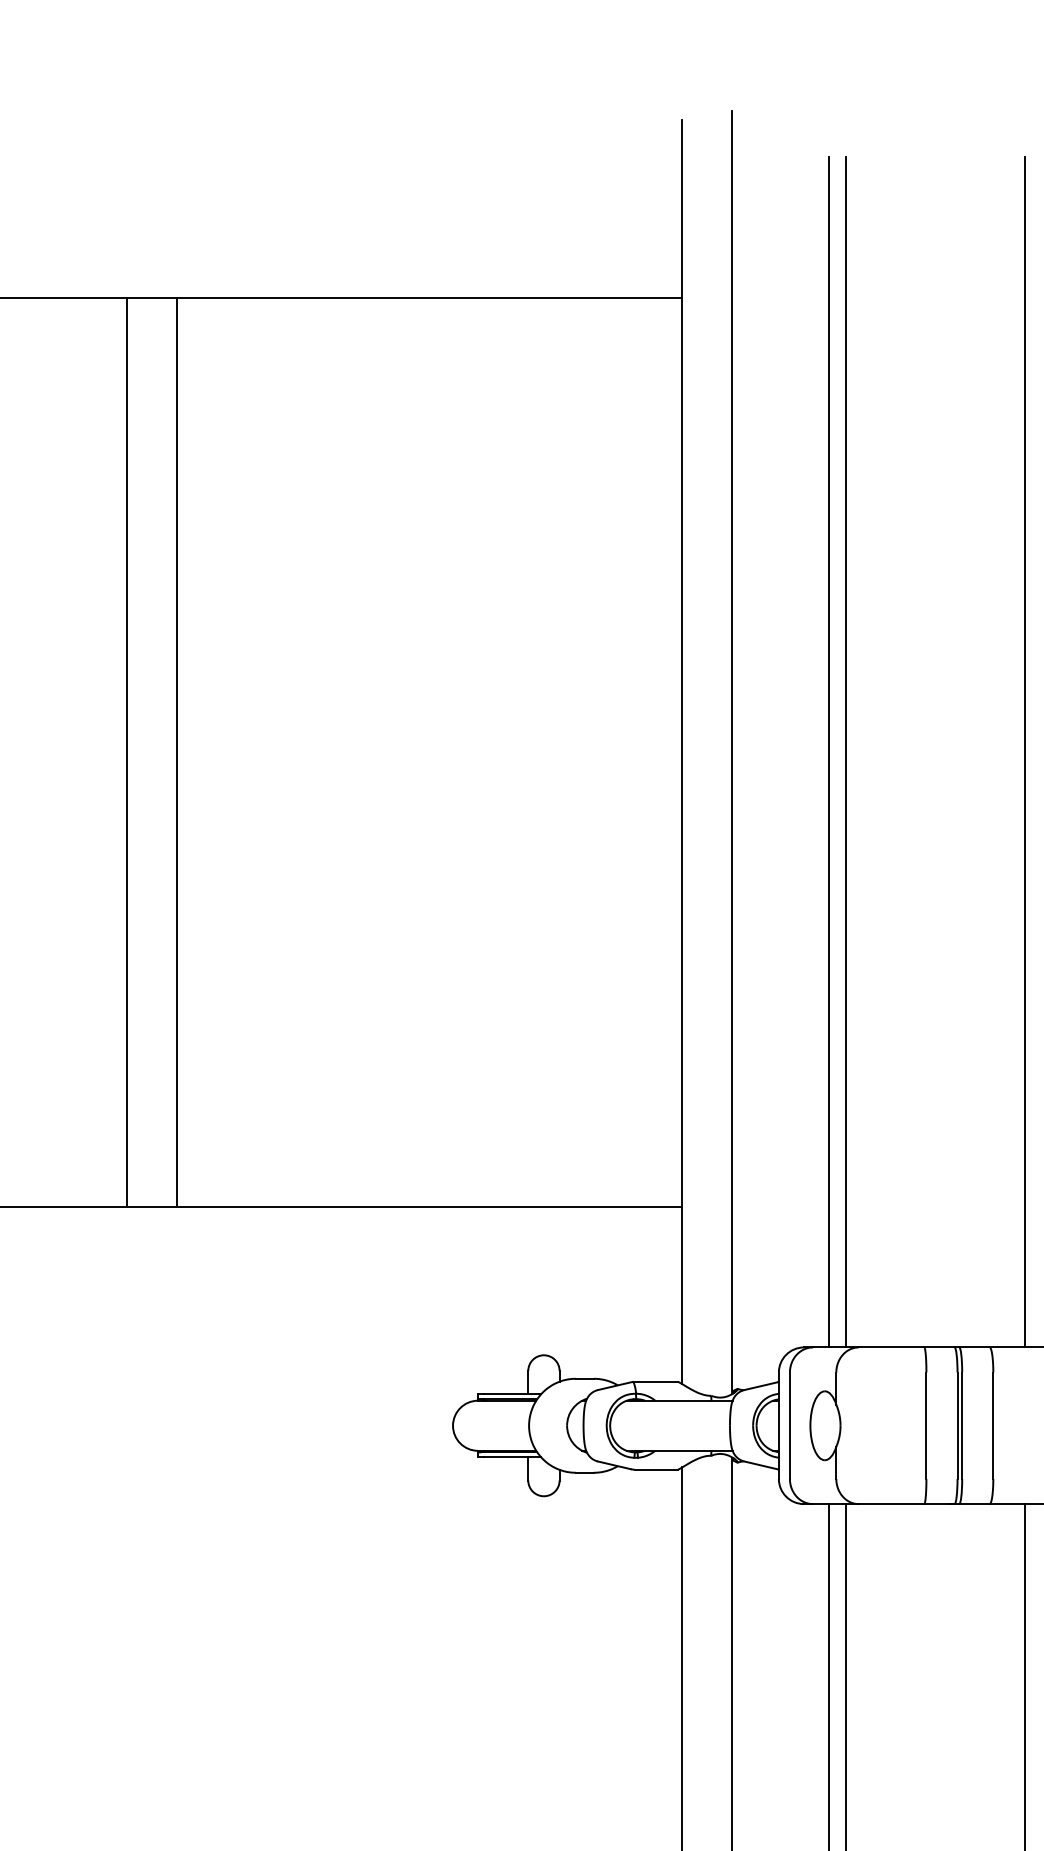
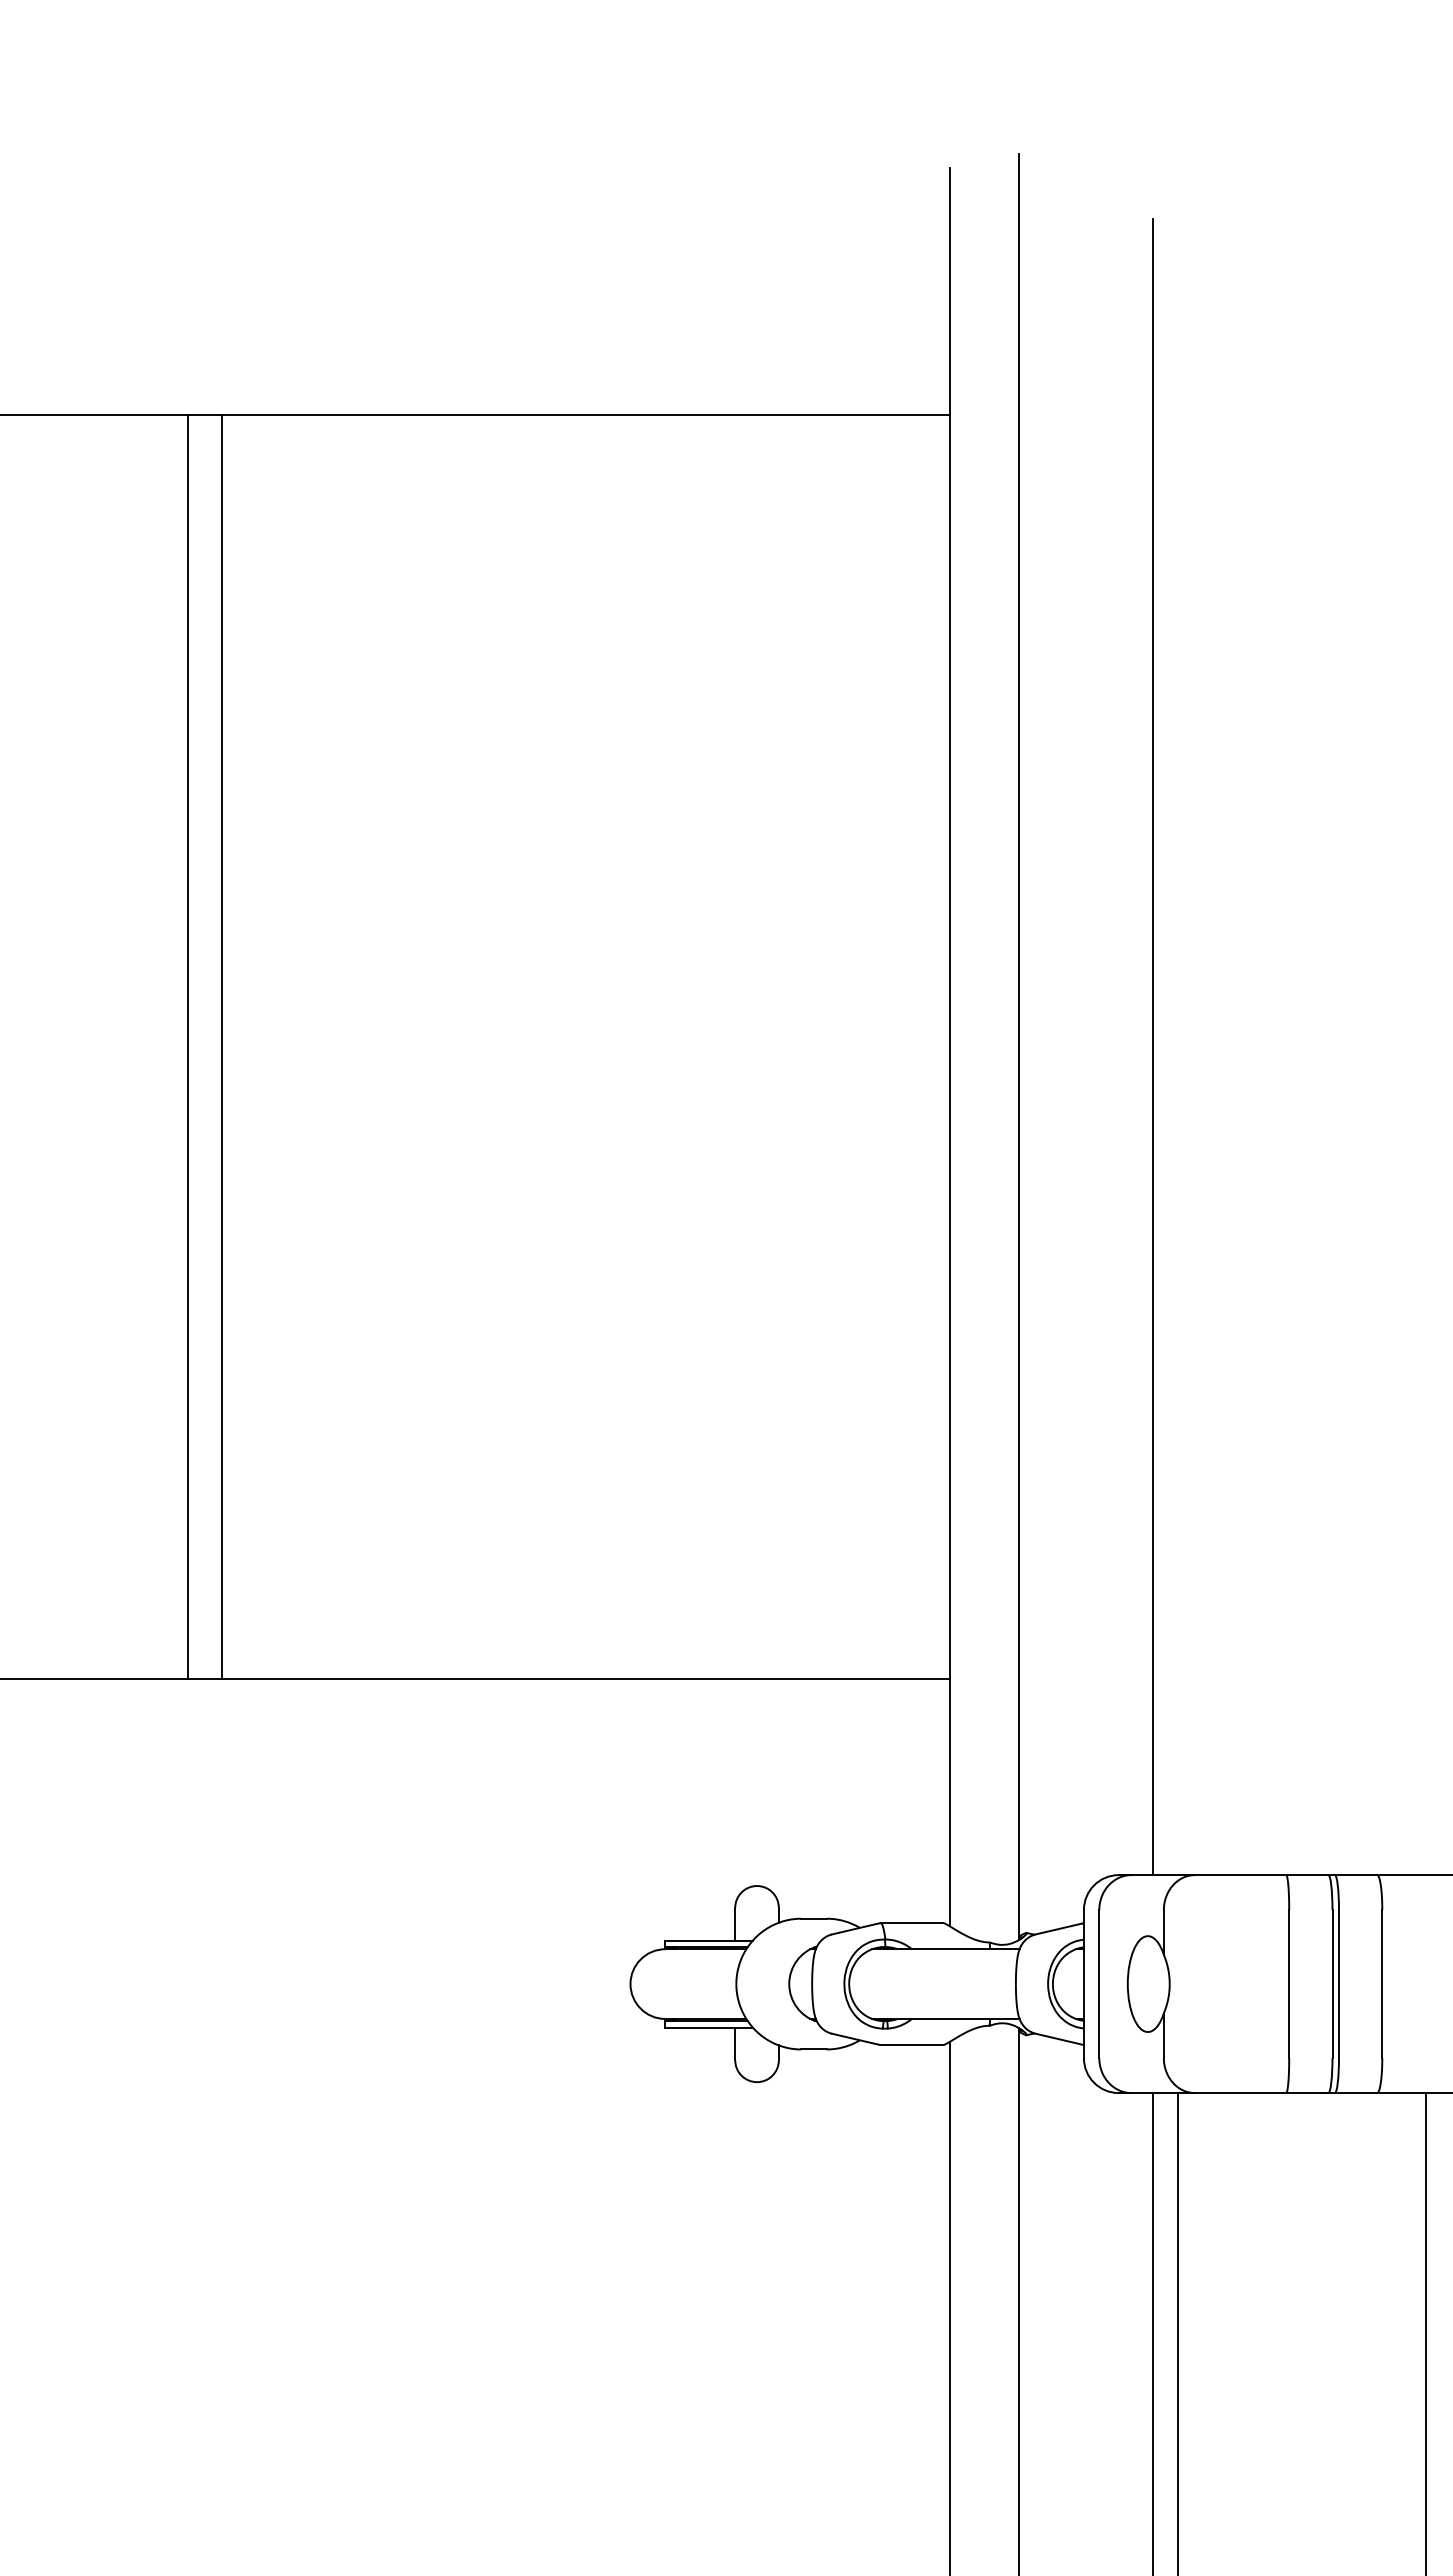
line: (127, 751) -> (222, 1046), moved
line: (177, 751) -> (188, 1046), moved
line: (846, 751) -> (1177, 1046), removed
line: (1025, 751) -> (1426, 1046), removed

